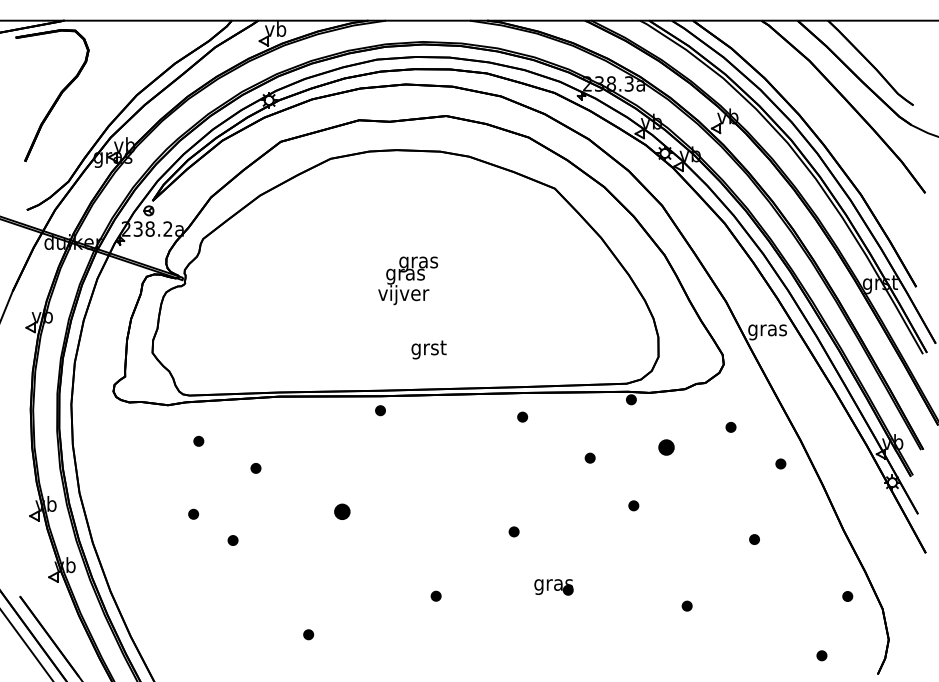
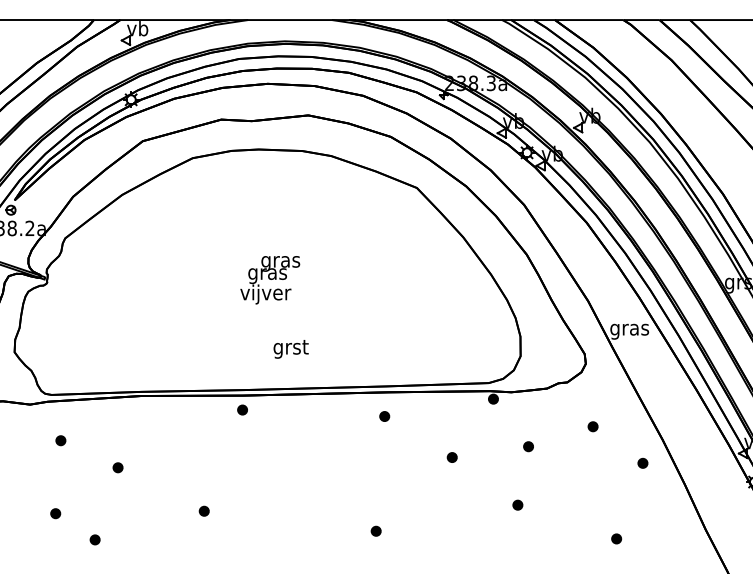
part: (666, 446) -> (528, 445), size x0.62
part: (633, 505) -> (517, 504), moved
part: (341, 511) -> (203, 510), size x0.62

